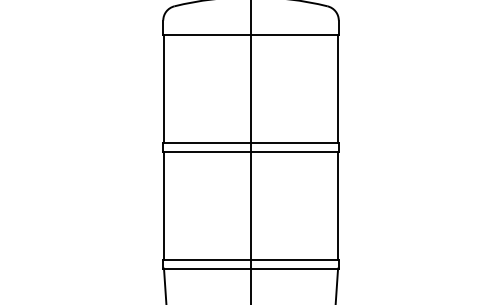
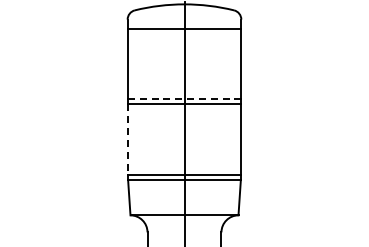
line: (251, 142) -> (184, 98), solid -> dashed
line: (164, 207) -> (128, 140), solid -> dashed

